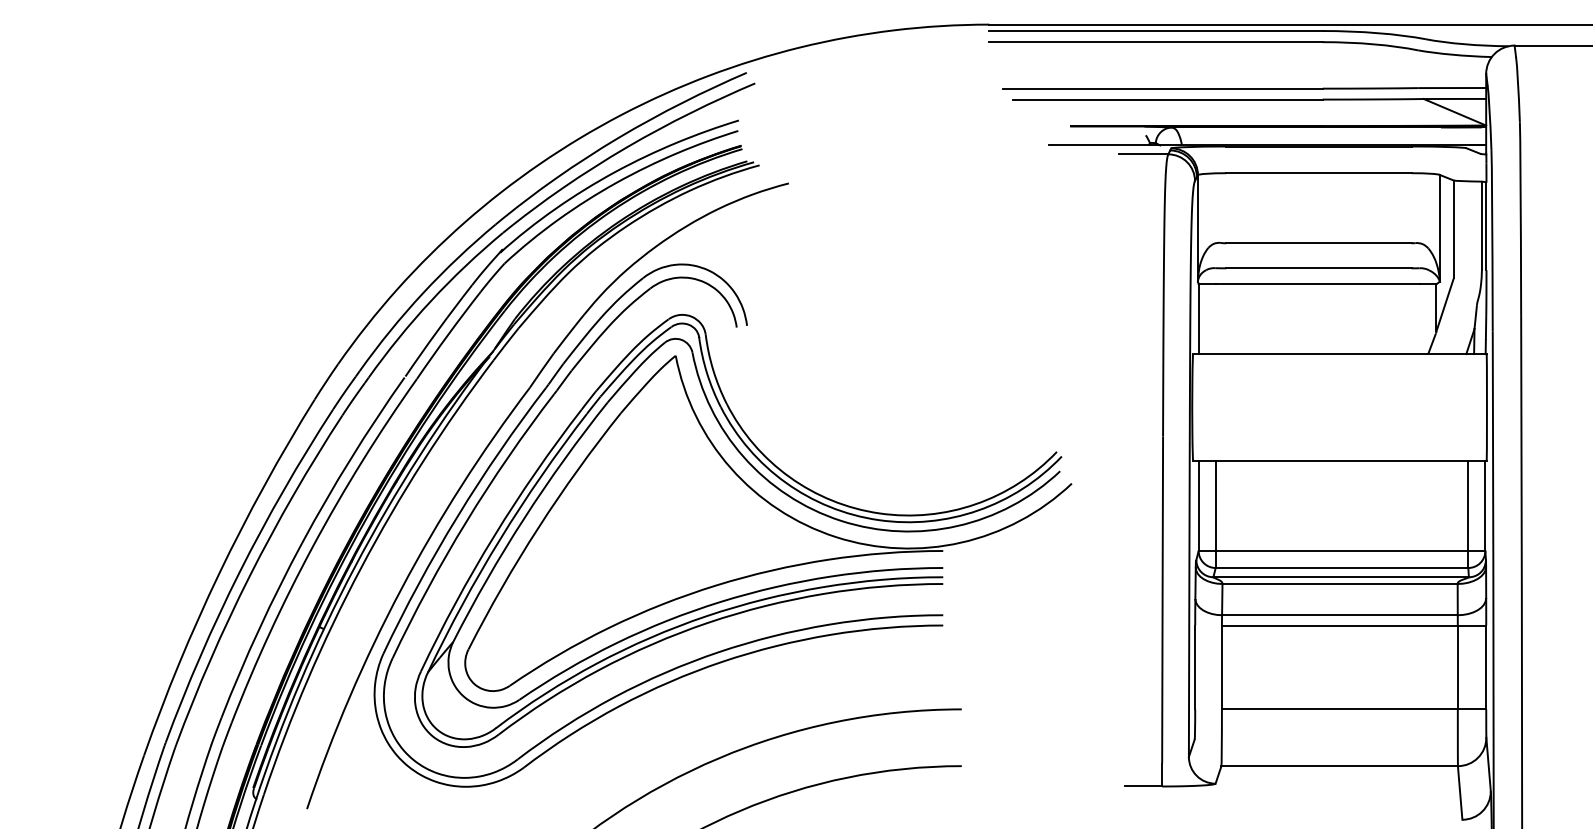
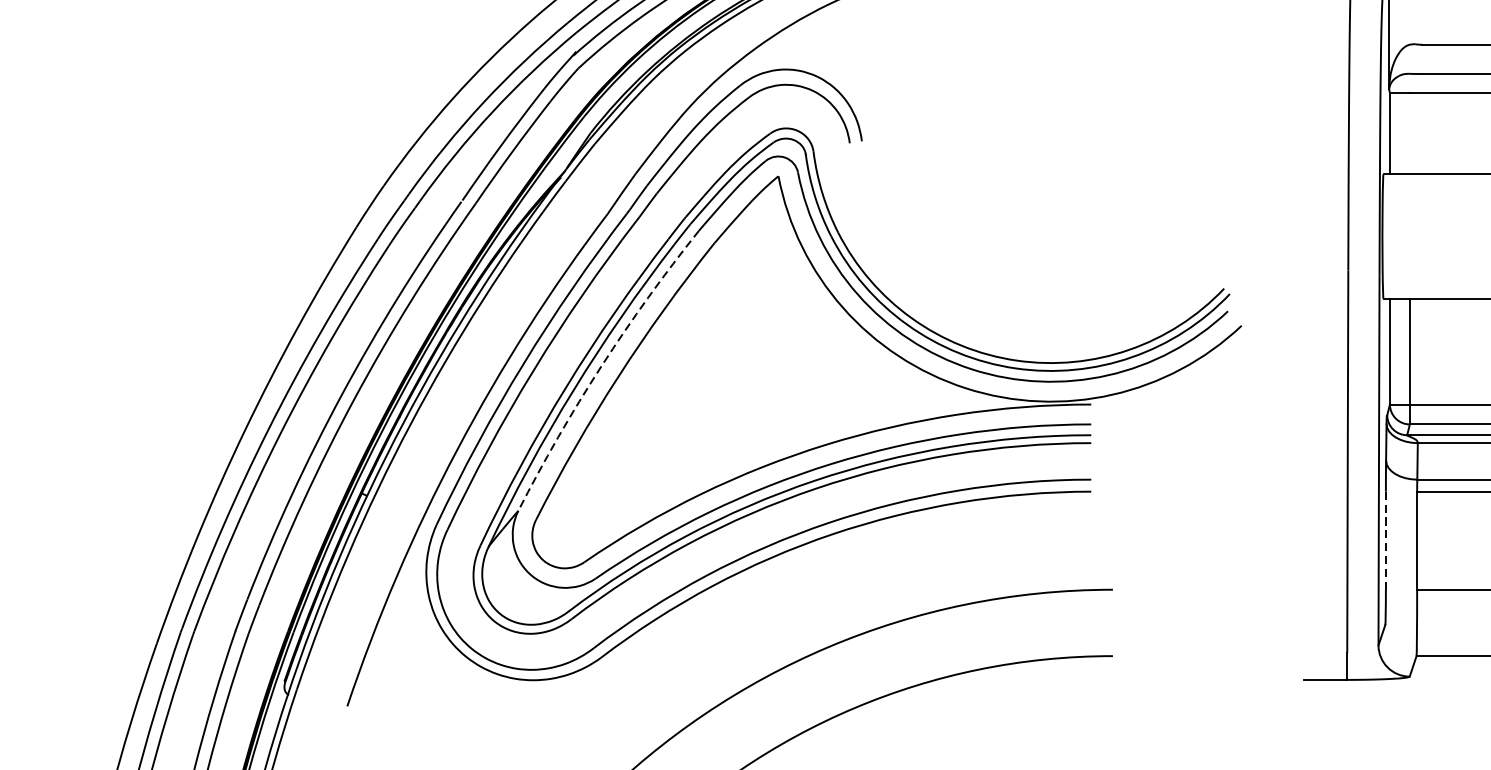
arc: (524, 518) -> (601, 366), solid -> dashed
line: (1195, 667) -> (1386, 540), solid -> dashed

